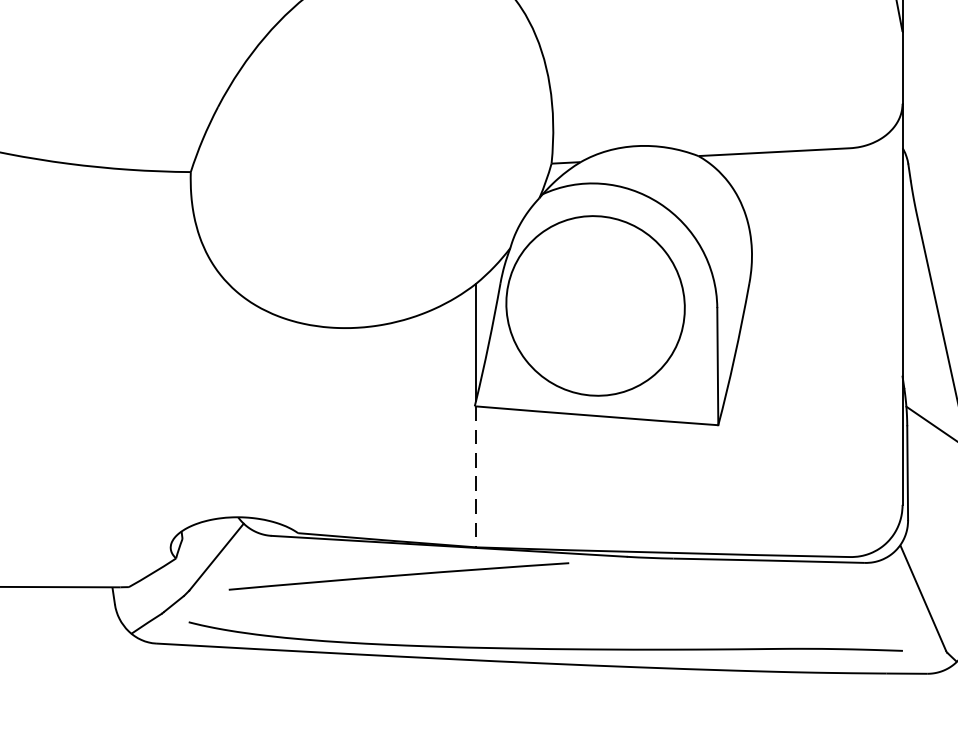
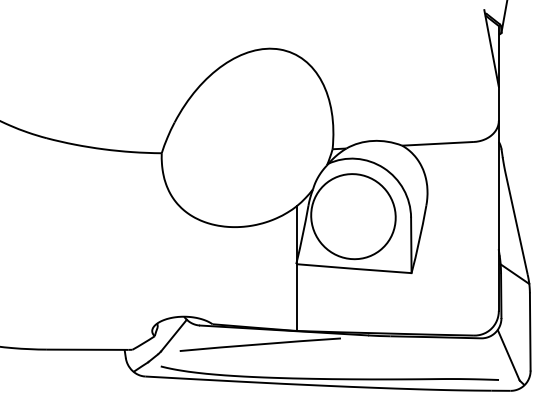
line: (475, 478) -> (296, 298), dashed -> solid

